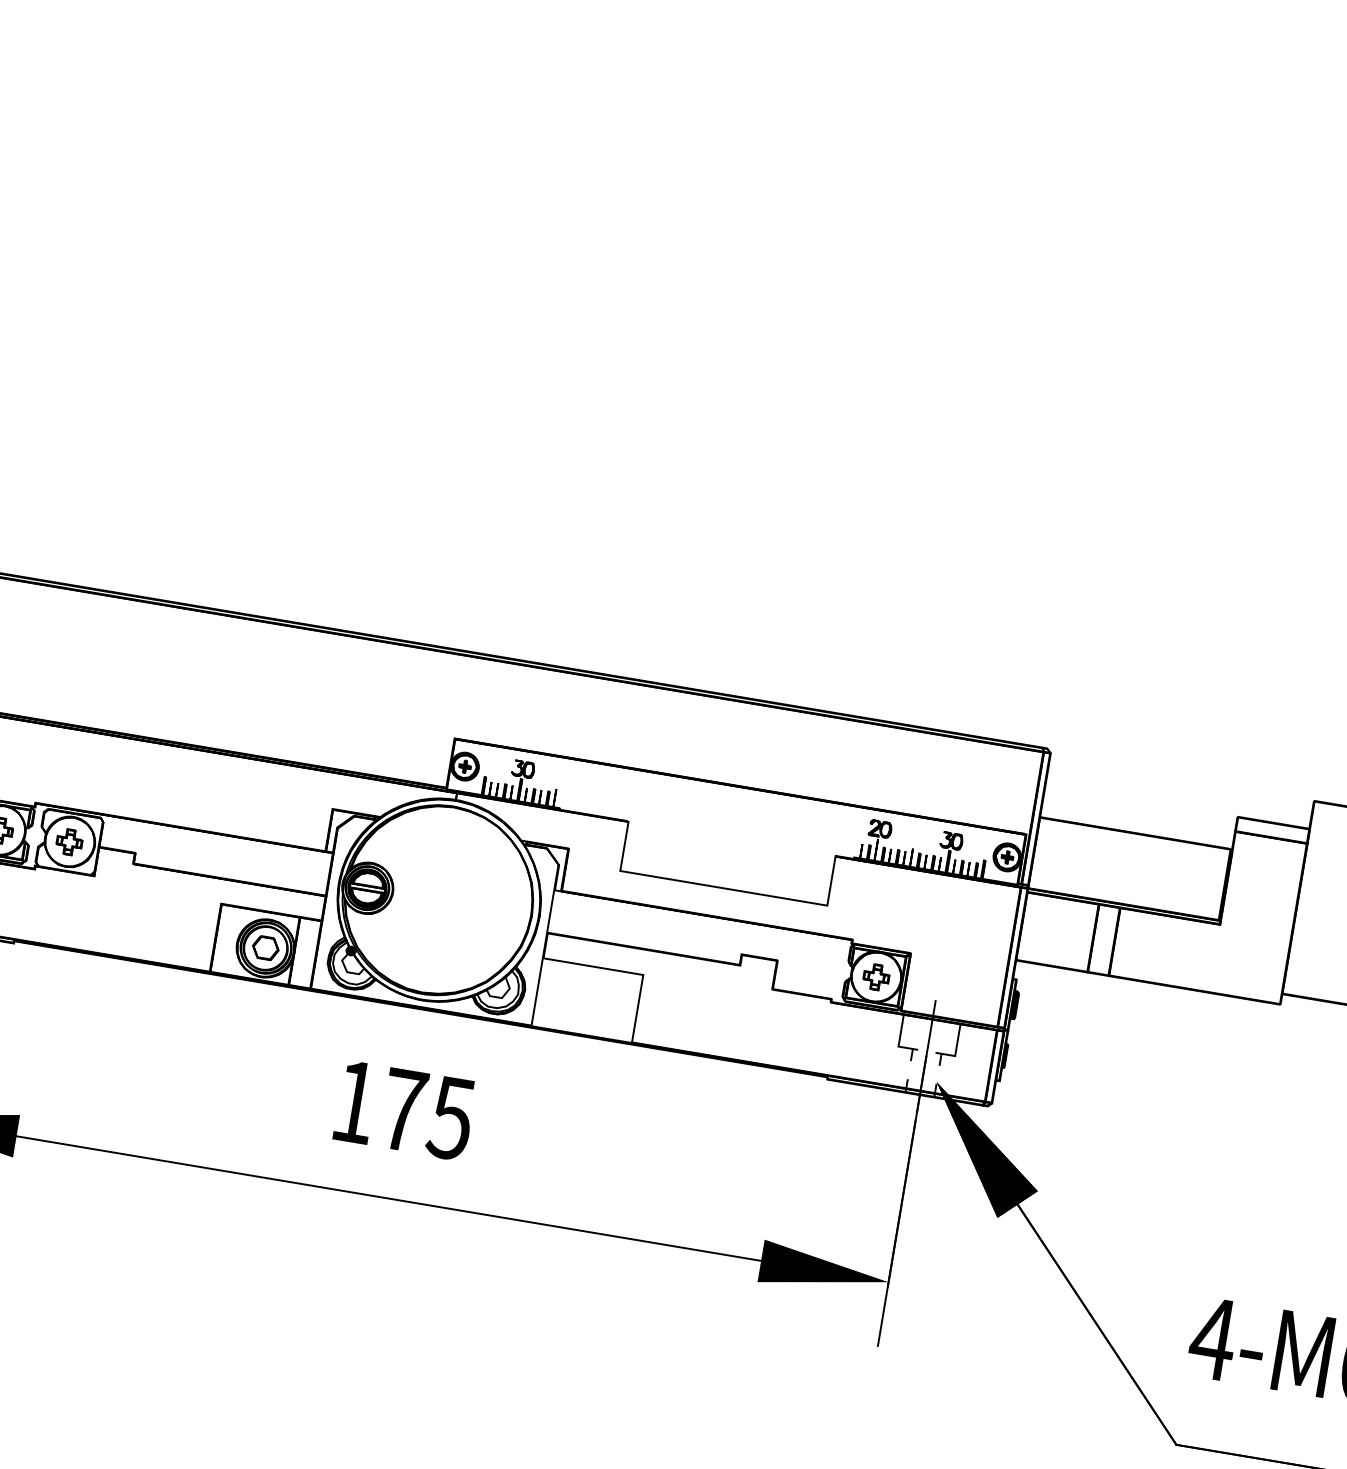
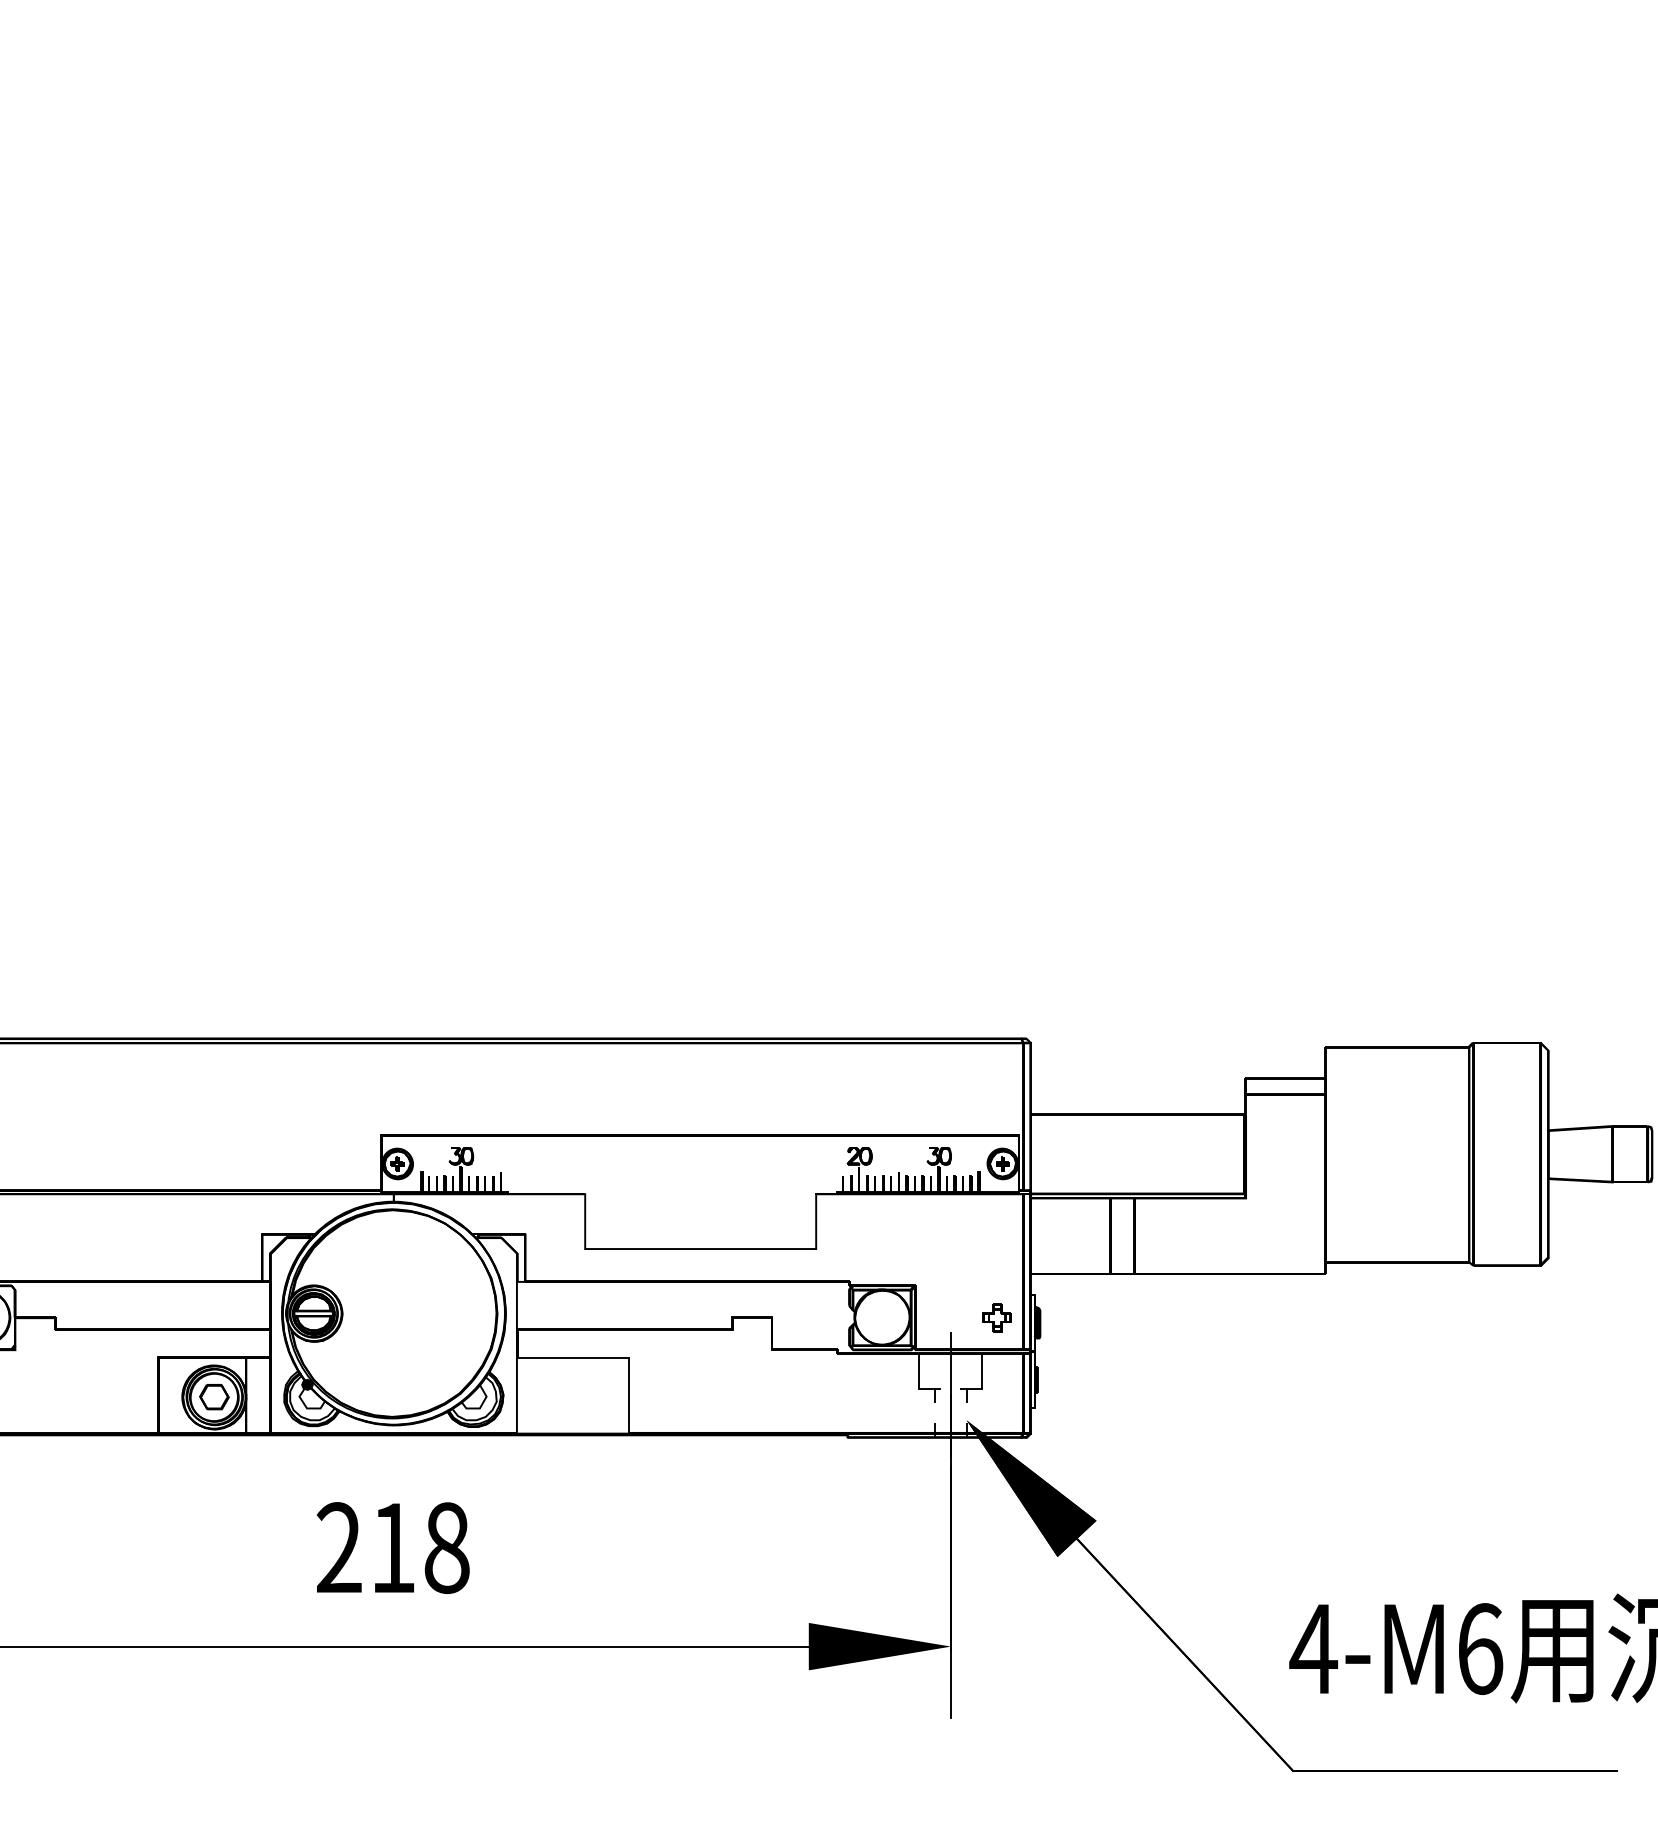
part: (875, 976) -> (996, 1317), moved
text: (402, 1109) -> (392, 1547), 175 -> 218

